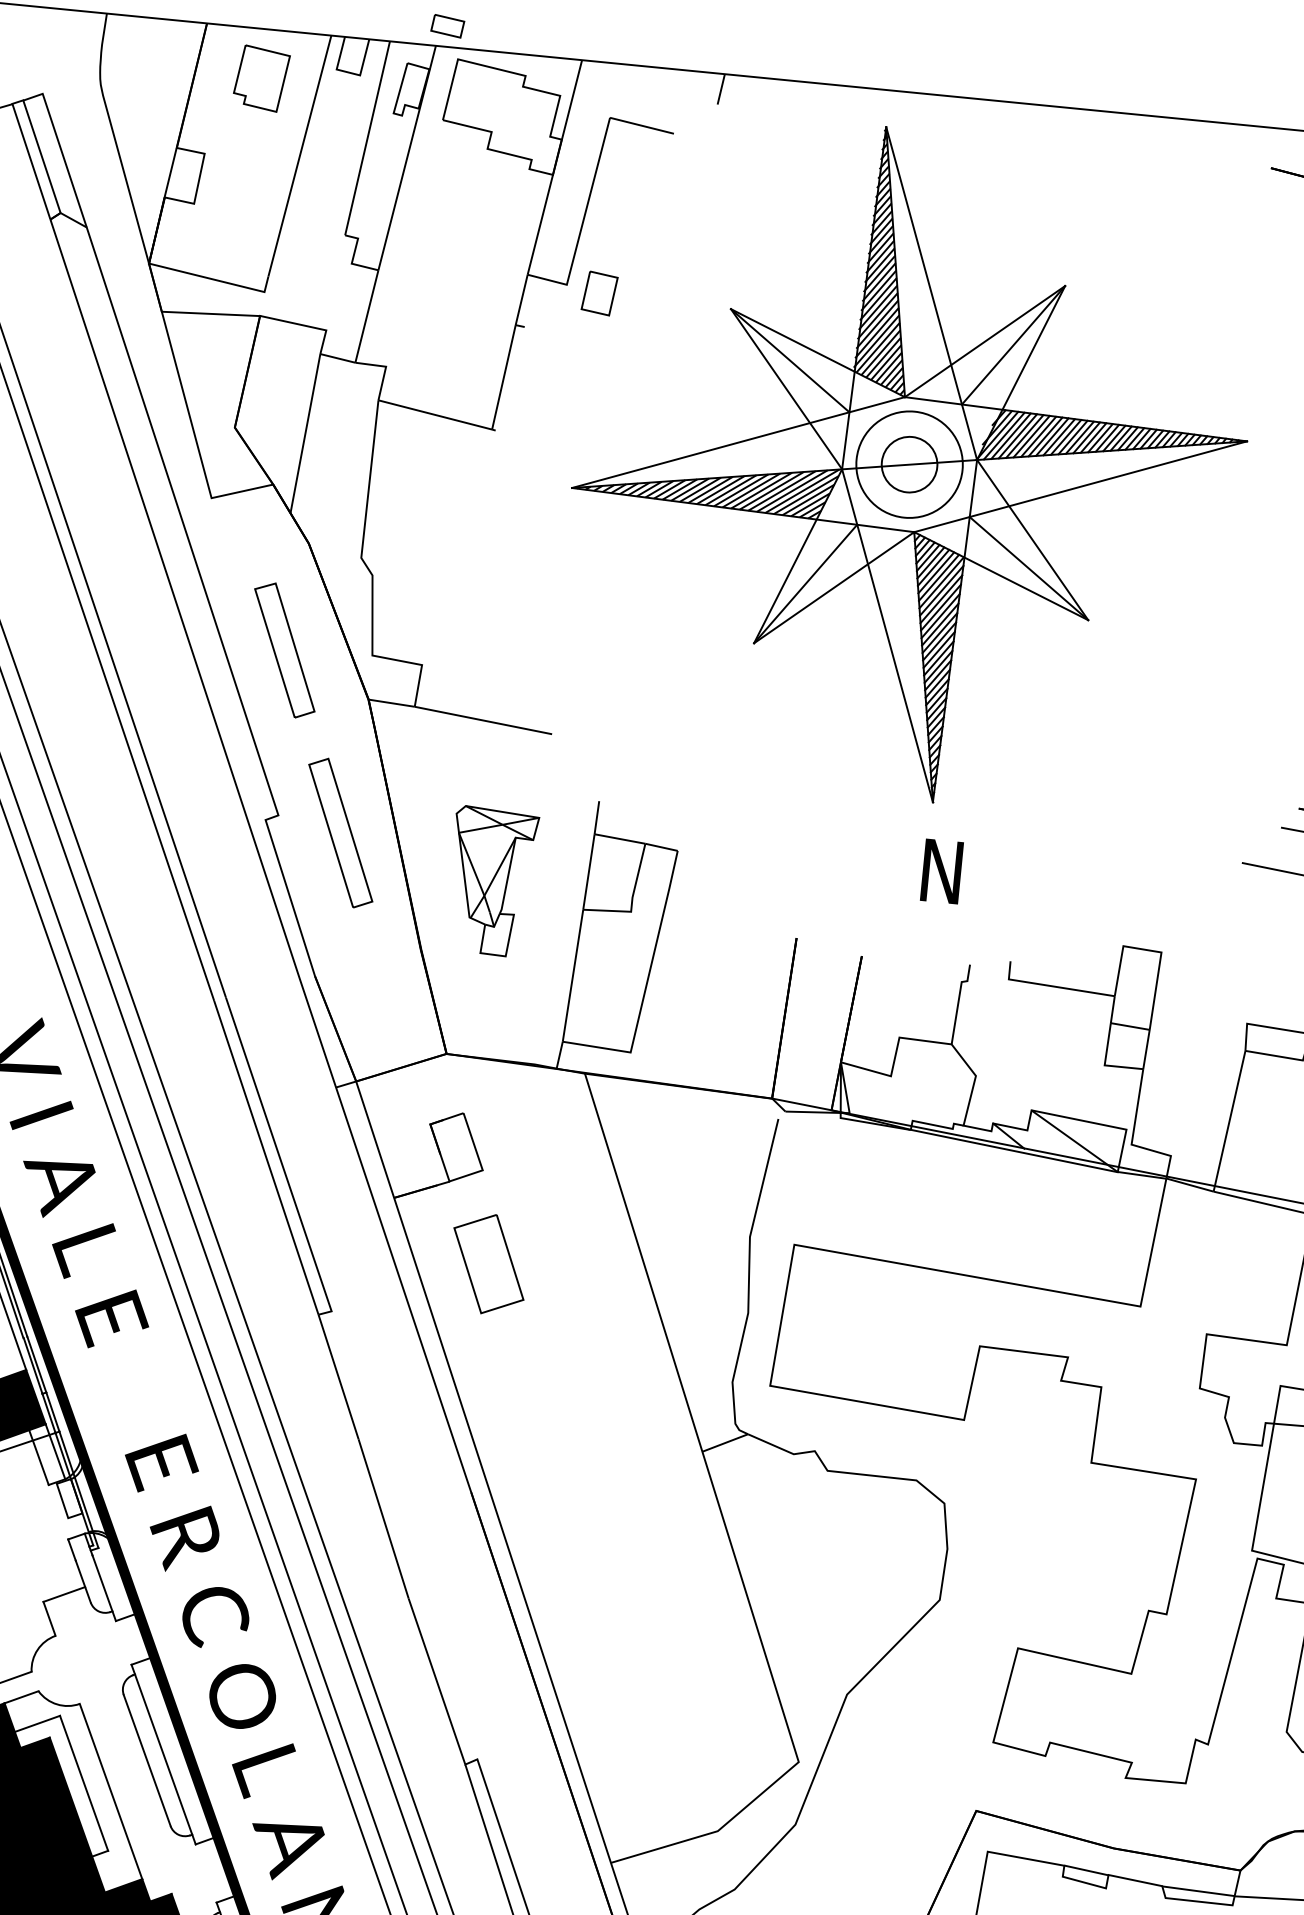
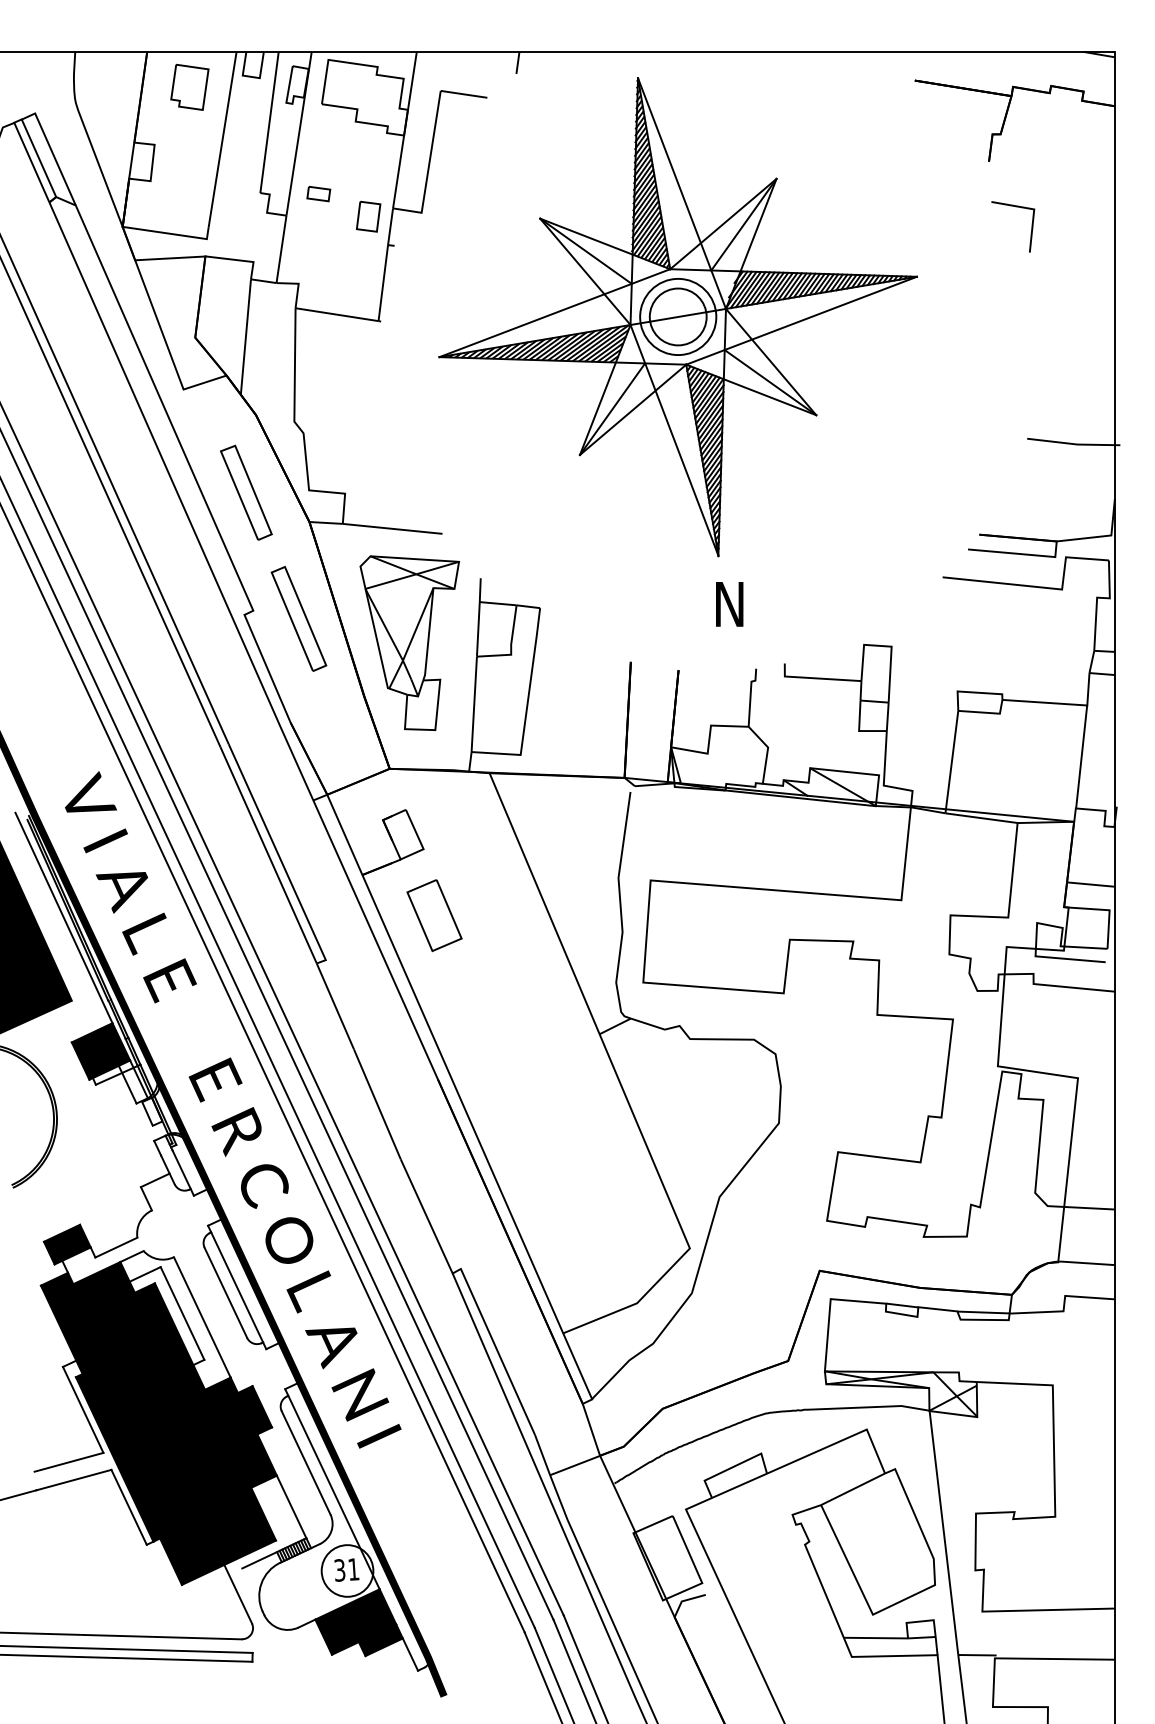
part: (447, 25) -> (318, 193), moved
part: (599, 293) -> (368, 216), moved
circle: (908, 463) -> (677, 316), size x1.43
part: (491, 880) -> (409, 642), size x1.67

